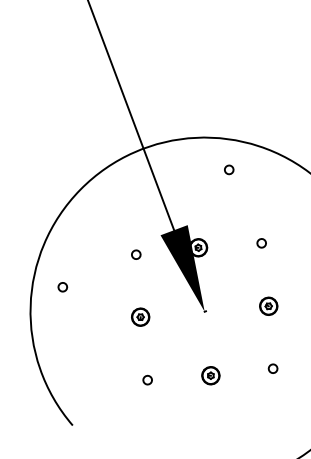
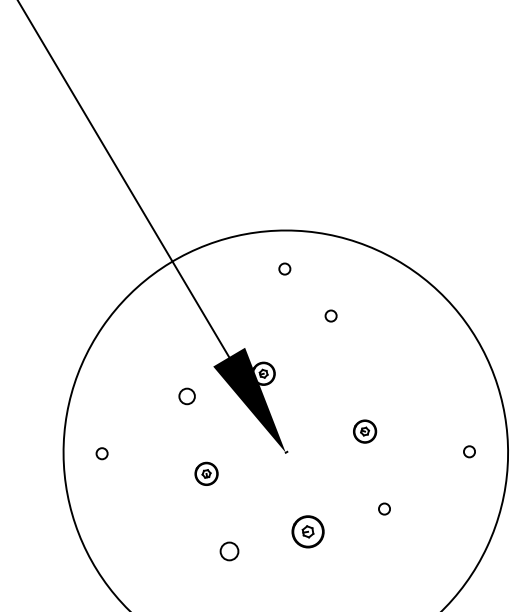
circle: (261, 242) -> (330, 315), moved
circle: (135, 254) -> (186, 396), size x1.4
part: (210, 375) -> (307, 531), size x1.4
circle: (147, 380) -> (229, 551), size x1.6

